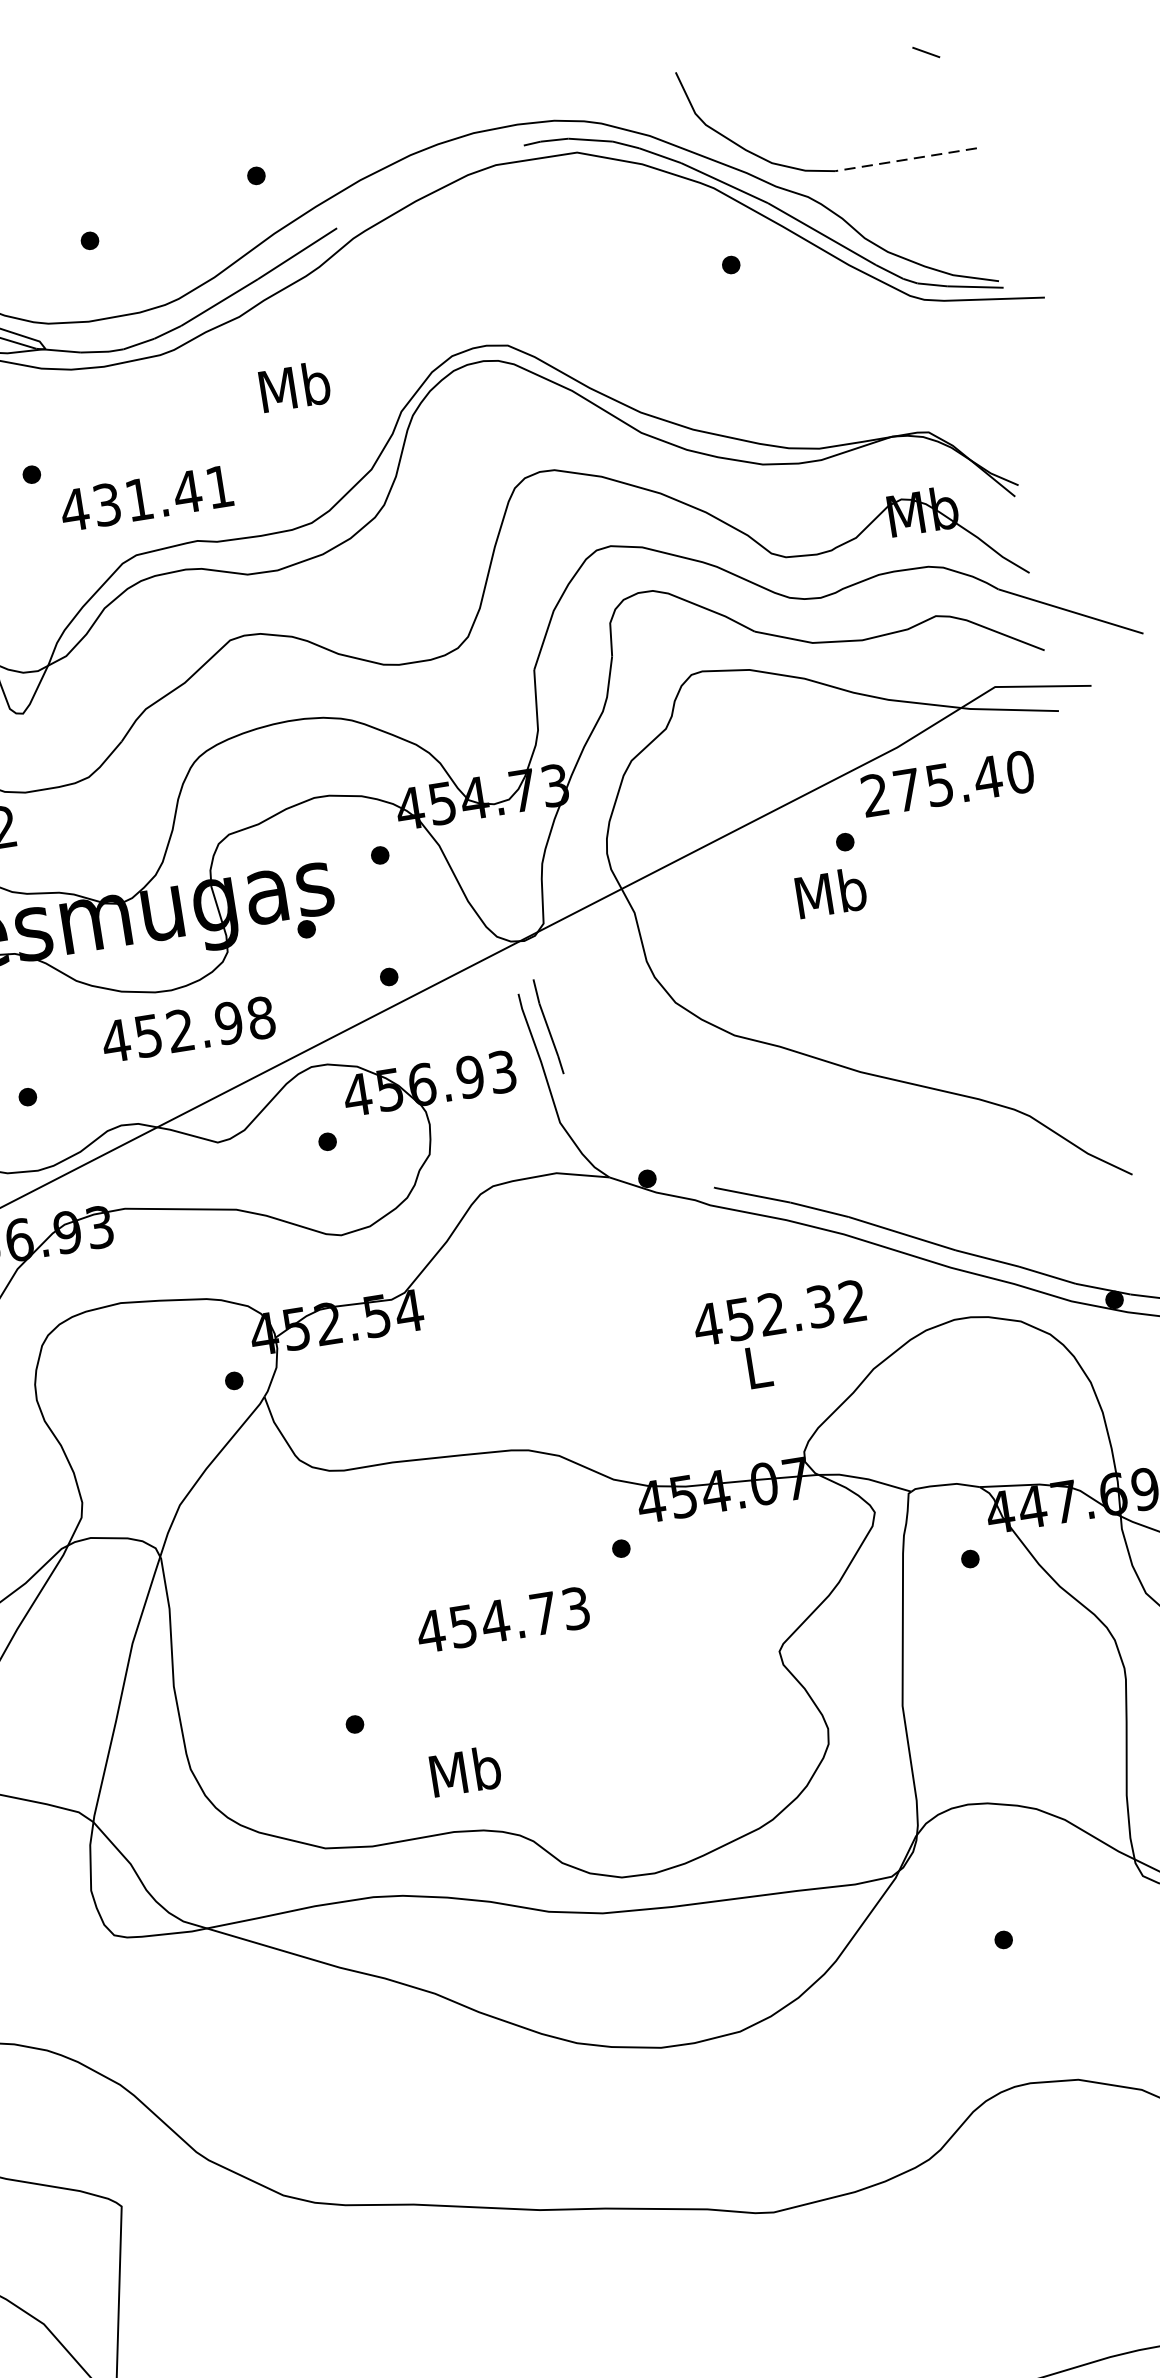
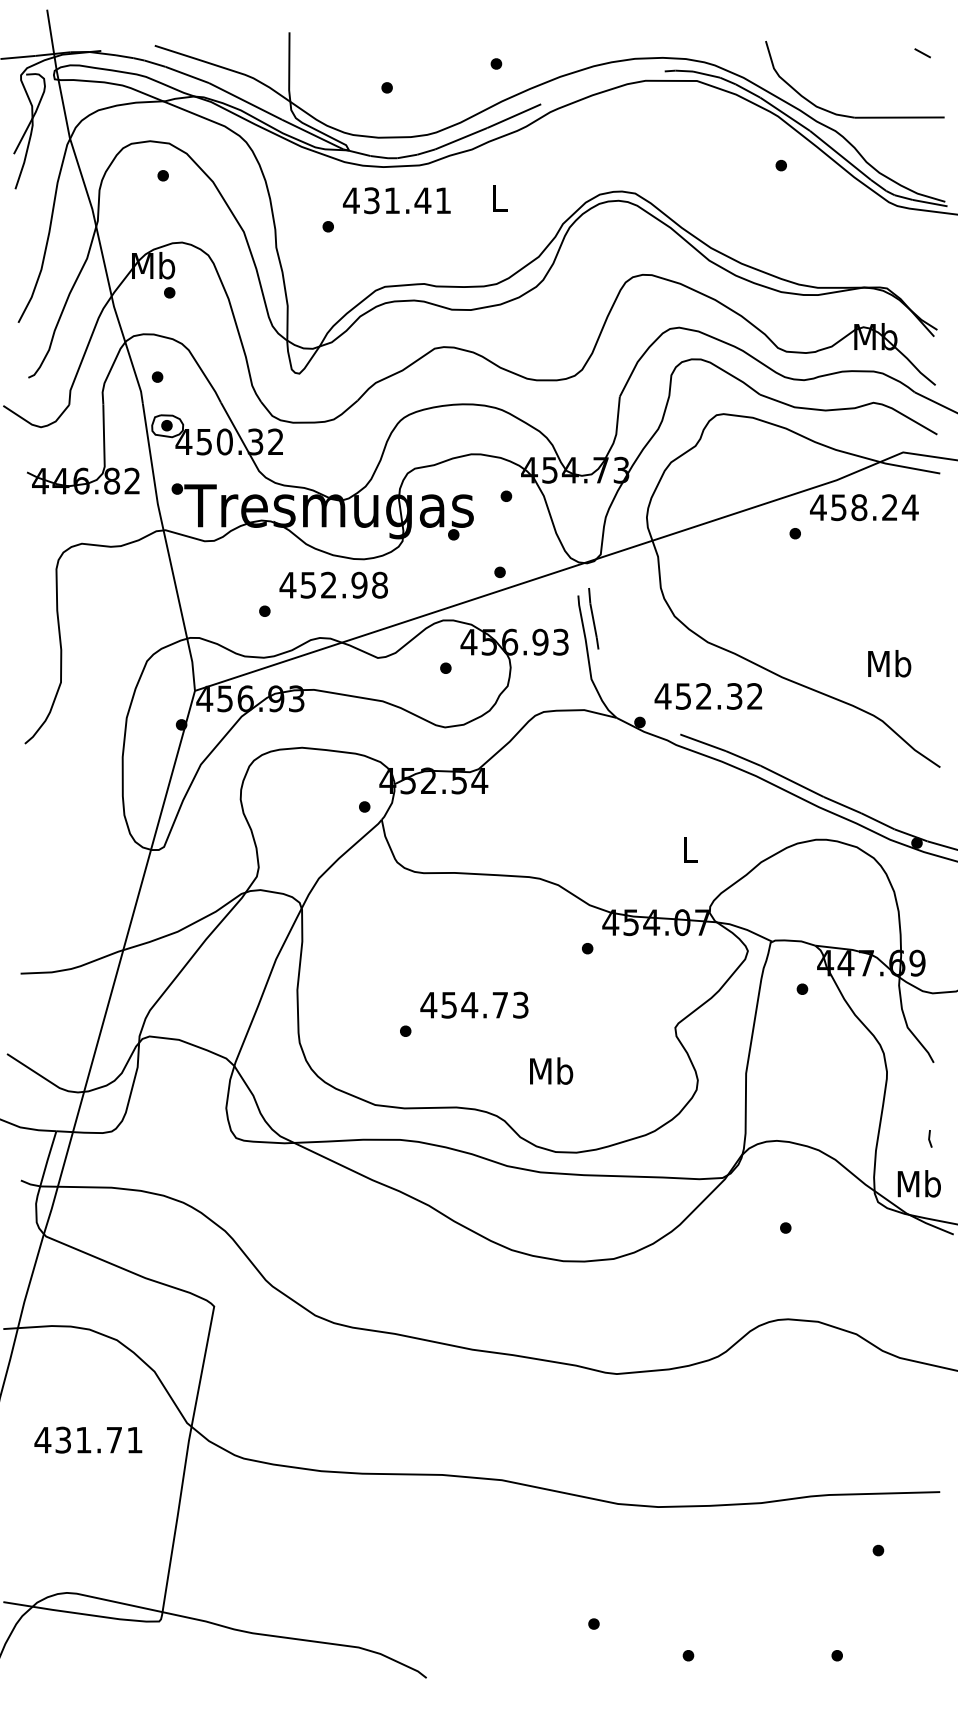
line: (905, 159) -> (899, 117), dashed -> solid
text: (294, 385) -> (499, 197), Mb -> L
text: (145, 498) -> (396, 200), moved
text: (946, 783) -> (863, 507), 275.40 -> 458.24
text: (830, 892) -> (889, 663), moved
text: (187, 1028) -> (333, 584), moved
text: (779, 1313) -> (708, 696), moved
text: (502, 1618) -> (474, 1004), moved
text: (465, 1770) -> (551, 1070), moved

